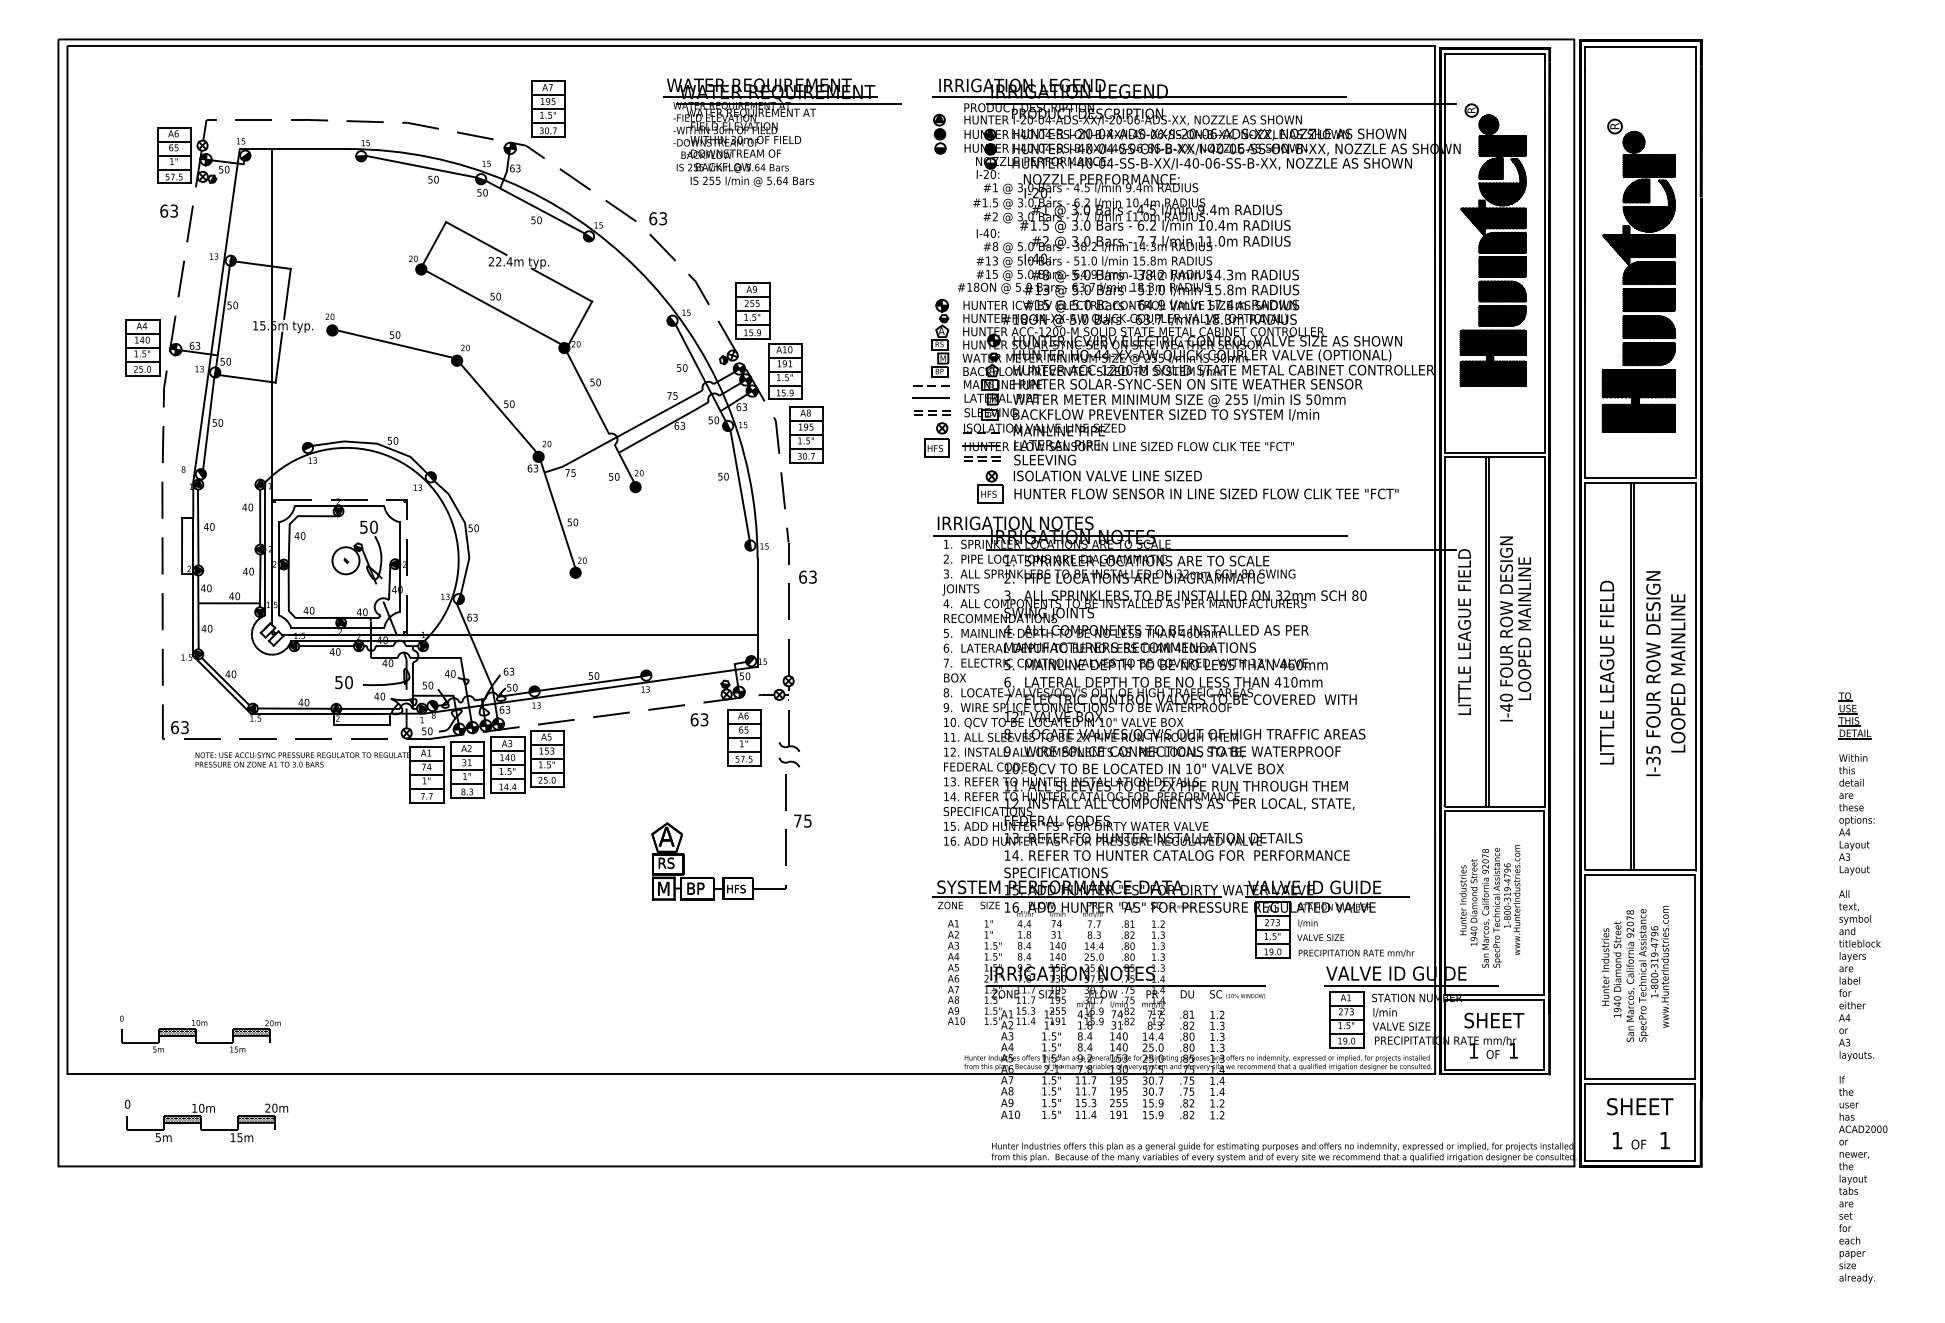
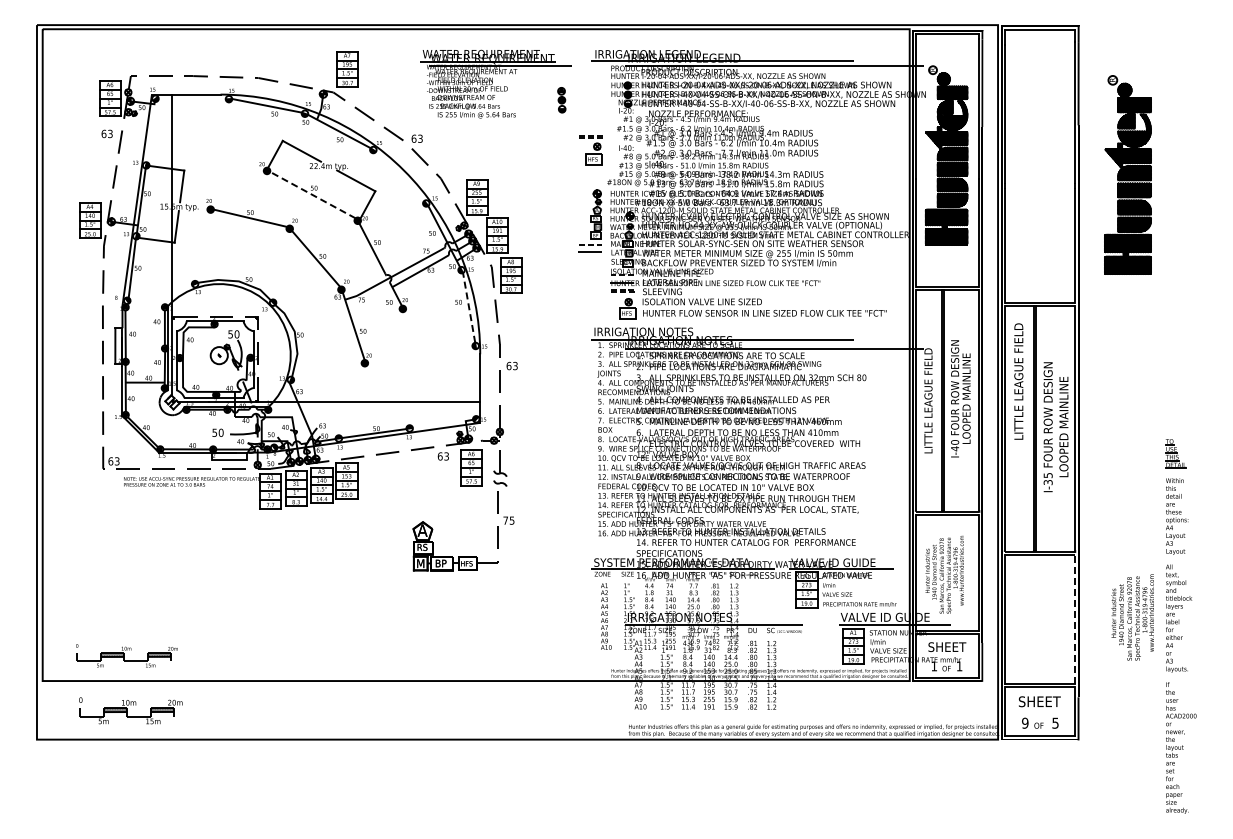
part: (939, 134) -> (561, 100), moved
part: (1638, 275) -> (1127, 174), moved
line: (493, 308) -> (312, 195), solid -> dashed
part: (931, 434) -> (590, 150), moved
line: (740, 484) -> (469, 307), solid -> dashed
text: (1606, 672) -> (1018, 381), moved
text: (1634, 973) -> (1132, 617), moved
line: (1694, 976) -> (1074, 619), solid -> dashed
text: (1617, 1139) -> (1025, 722), 1 -> 9
text: (1664, 1139) -> (1055, 722), 1 -> 5

